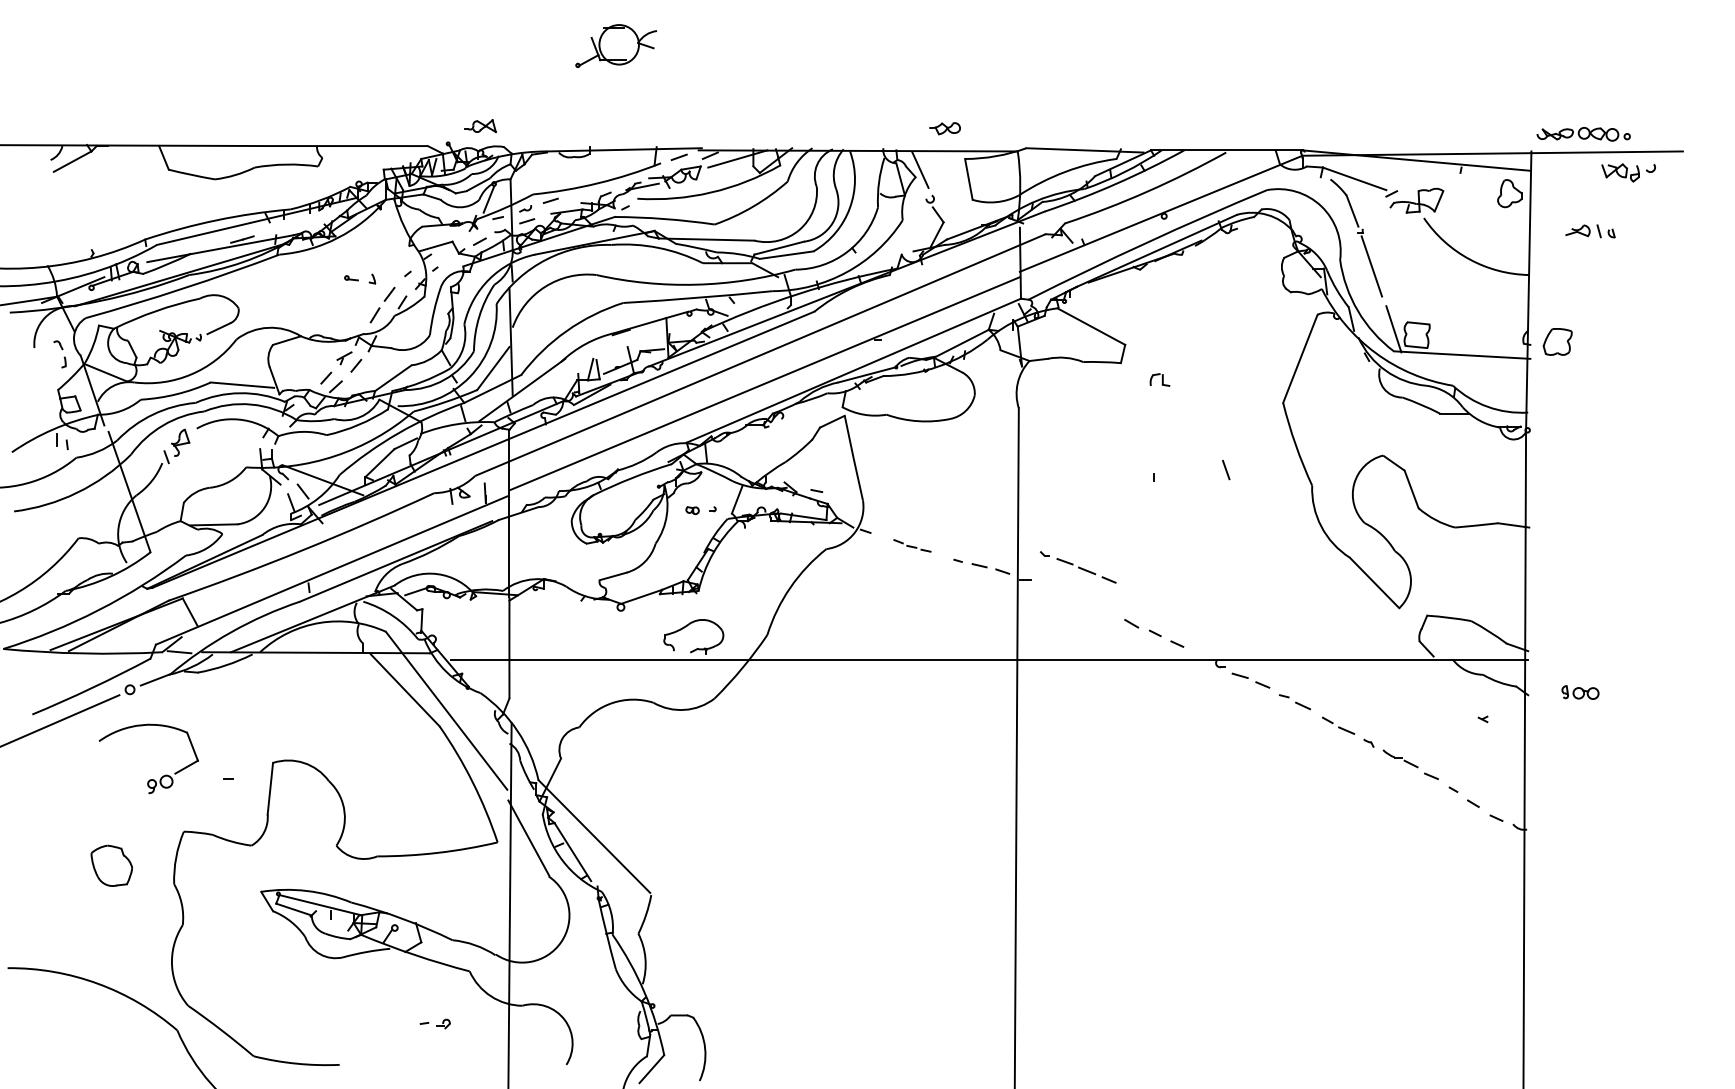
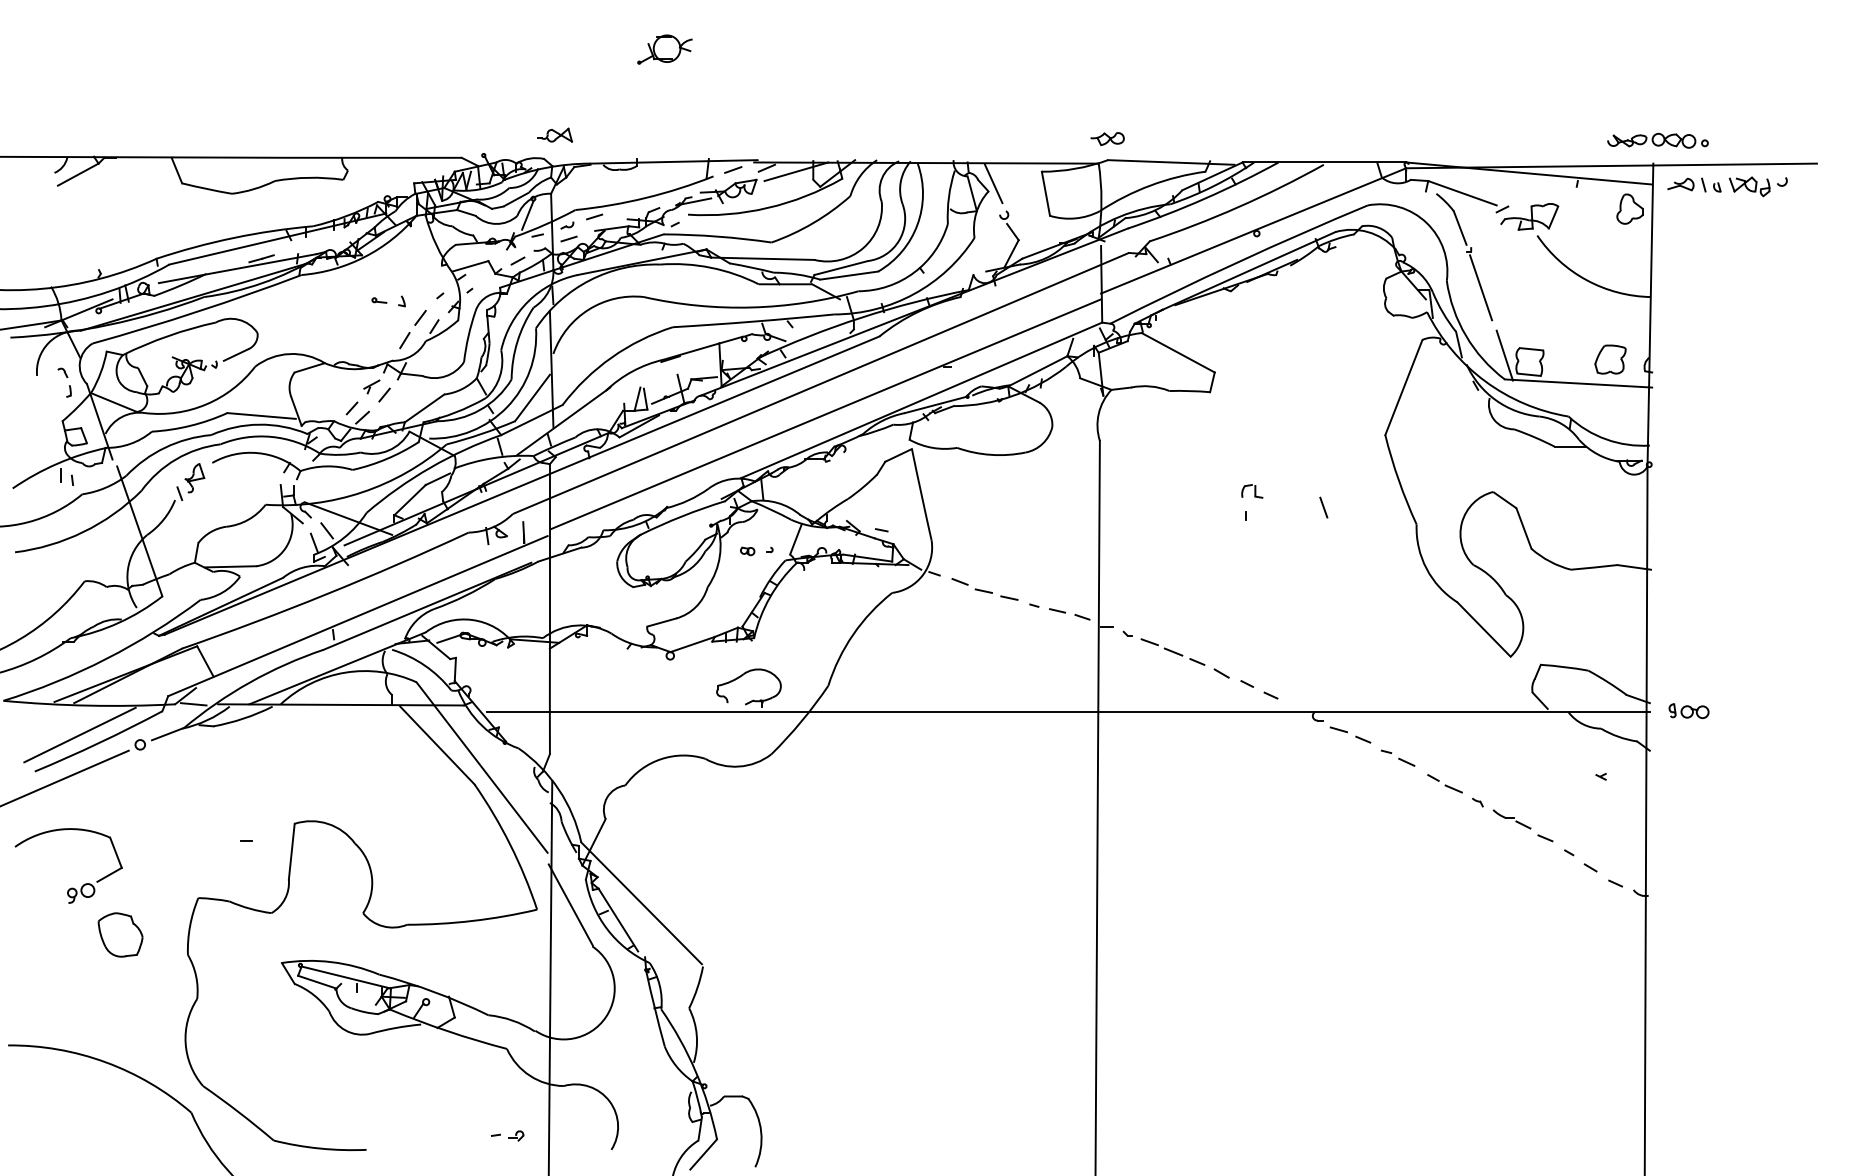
part: (615, 45) -> (664, 49), size x0.62
part: (480, 126) -> (555, 135), moved
part: (944, 128) -> (1107, 138), moved
part: (1583, 134) -> (1657, 141), moved
part: (1590, 231) -> (1694, 185), moved
part: (1557, 341) -> (1610, 359), moved
part: (1159, 379) -> (1251, 490), moved
part: (912, 545) -> (985, 589), size x1.67
part: (1078, 567) -> (1164, 648), moved
line: (73, 680) -> (79, 734), added
part: (1580, 692) -> (1689, 711), moved
part: (149, 779) -> (69, 888), moved
part: (434, 1023) -> (506, 1135), moved

